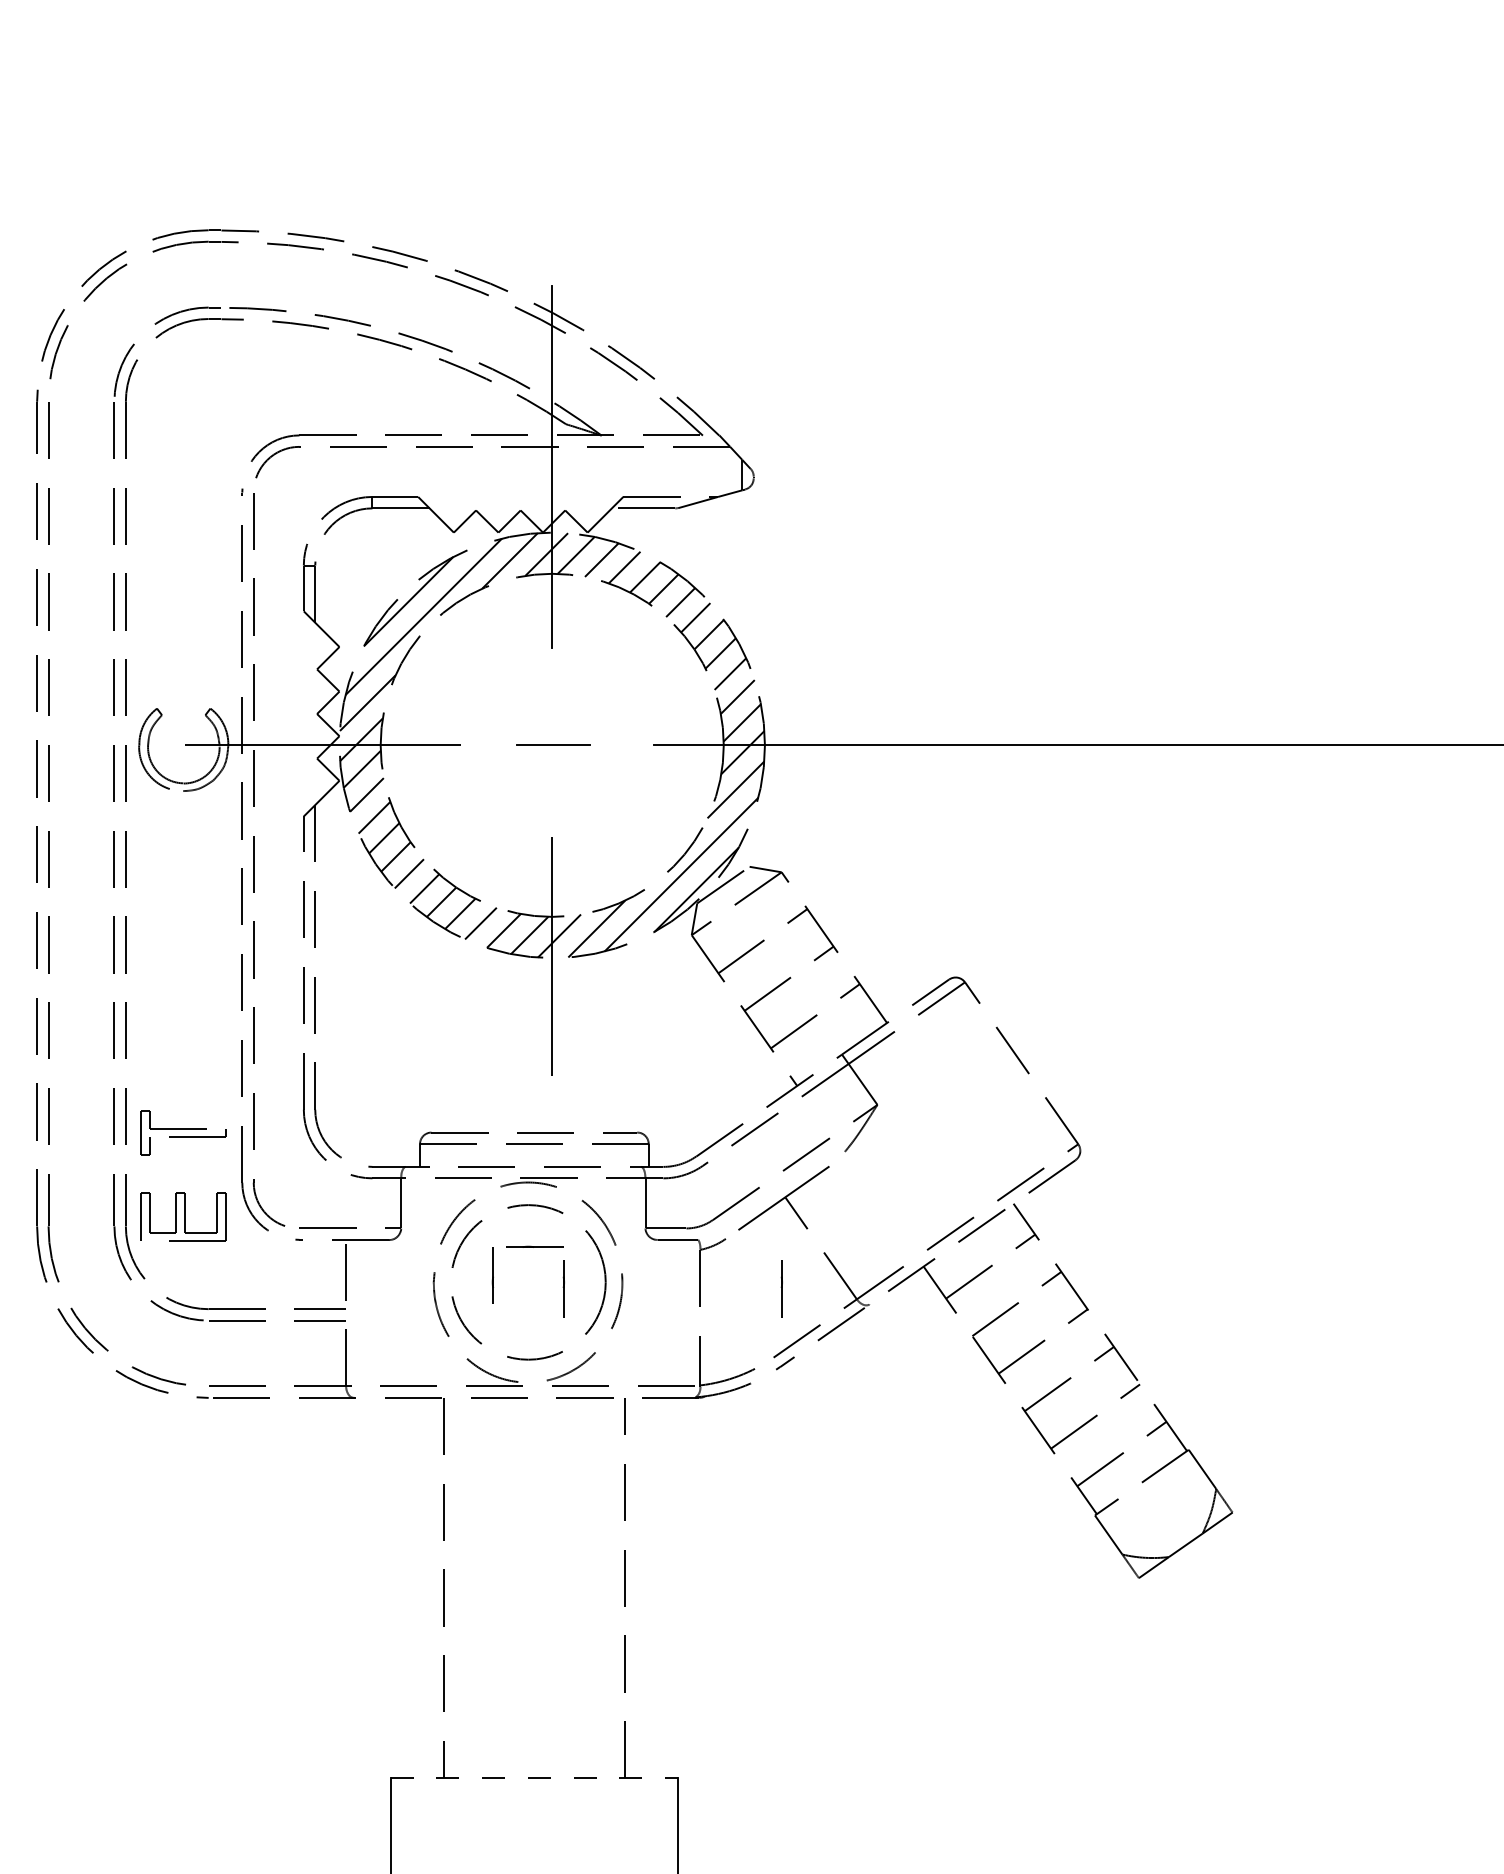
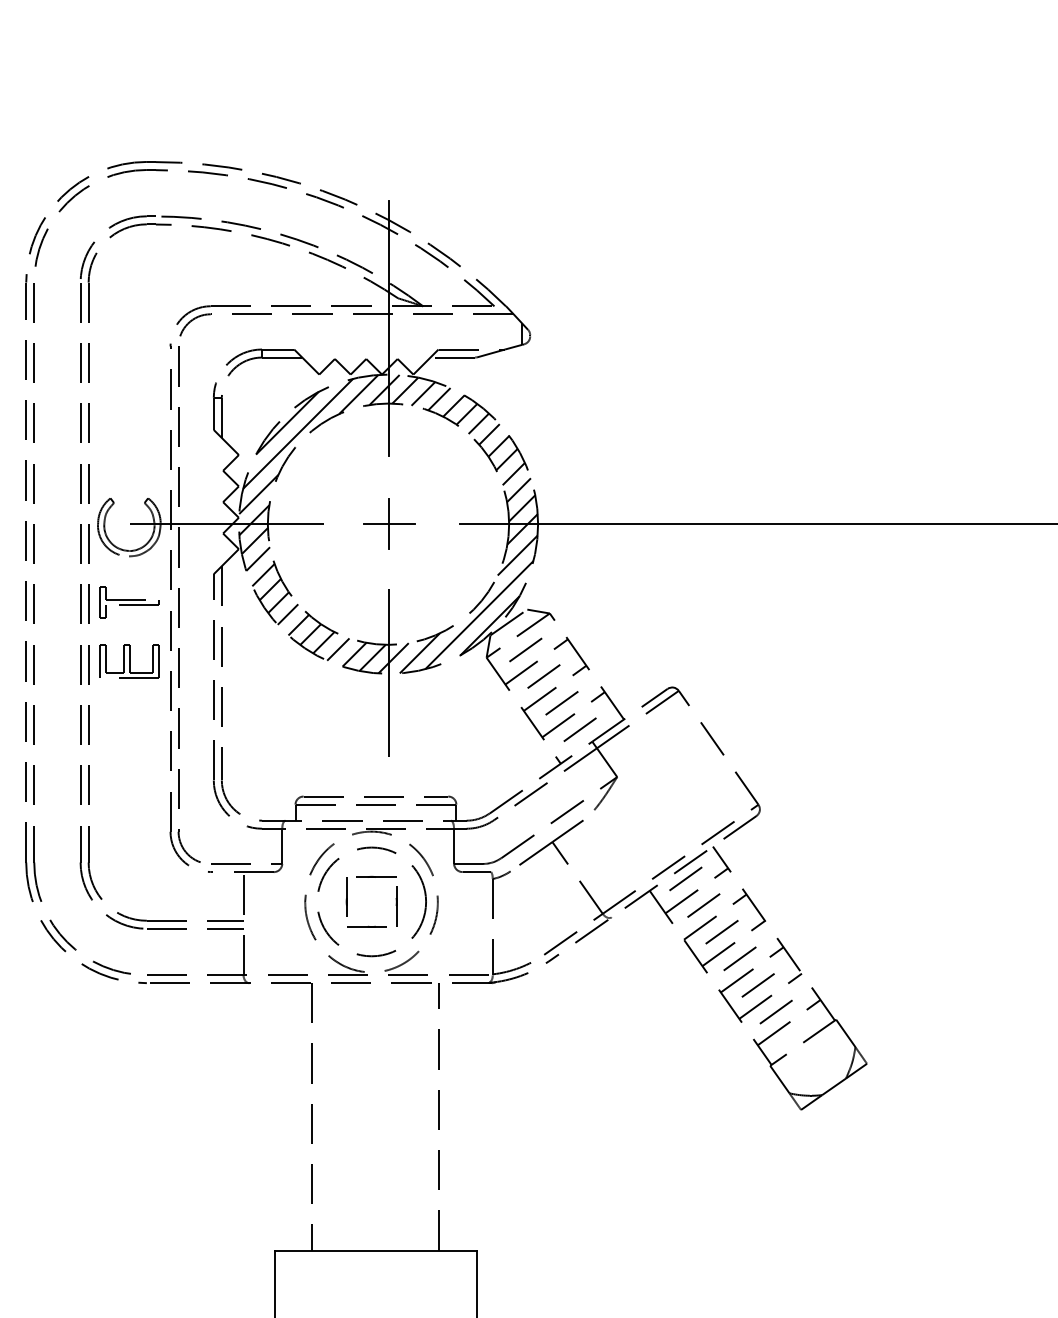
line: (552, 745) -> (388, 524), added
line: (747, 924) -> (525, 650), added
line: (775, 959) -> (545, 674), added
line: (800, 997) -> (563, 701), added
line: (826, 1035) -> (581, 728), added
part: (183, 1132) -> (129, 602), moved
part: (183, 1216) -> (129, 661), moved
line: (977, 1247) -> (687, 877), added
line: (1002, 1285) -> (705, 904), added
line: (781, 1288) -> (549, 906), removed
line: (521, 1317) -> (366, 926), added
line: (1028, 1323) -> (723, 930), added
line: (1054, 1361) -> (741, 957), added
line: (1079, 1398) -> (759, 983), added
line: (1105, 1436) -> (777, 1010), added
line: (534, 1778) -> (376, 1250), dashed -> solid

